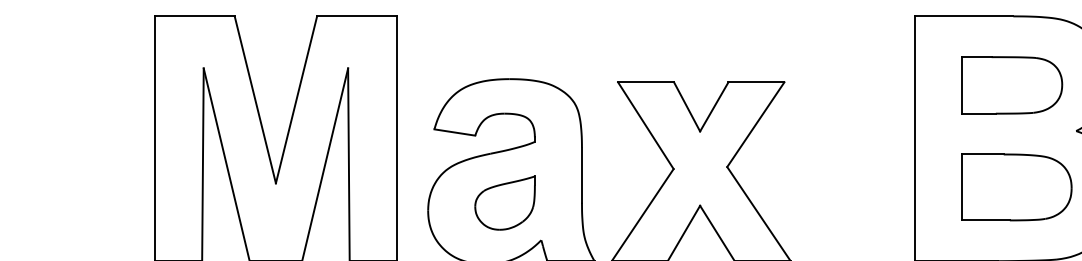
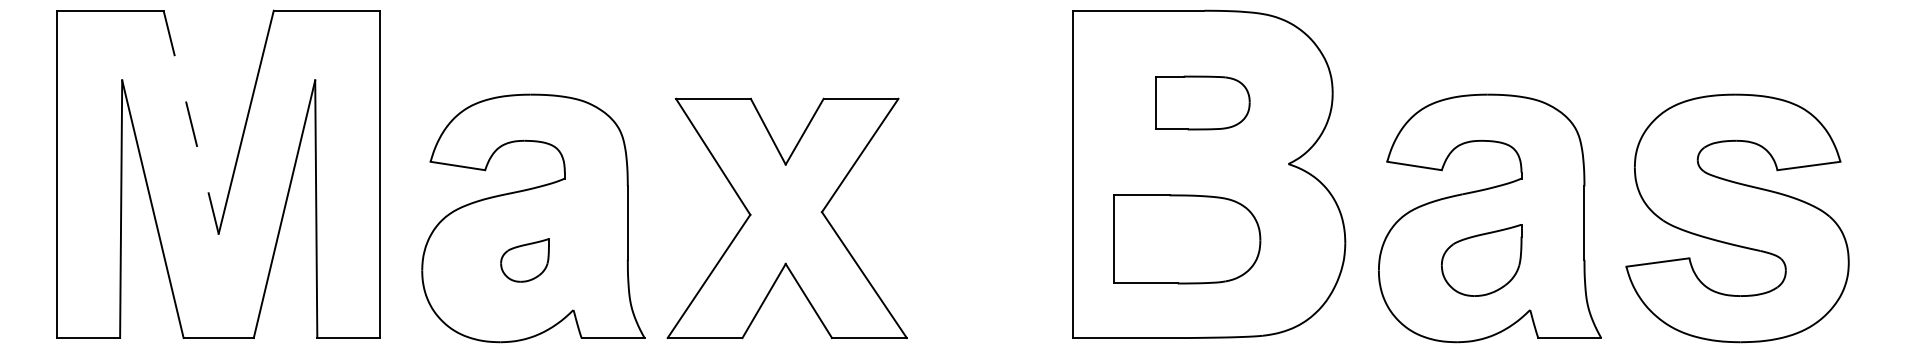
part: (1011, 85) -> (1202, 102), size x0.7
line: (255, 99) -> (191, 122), solid -> dashed
part: (1017, 187) -> (1187, 239), moved
part: (504, 203) -> (524, 260), size x0.6

